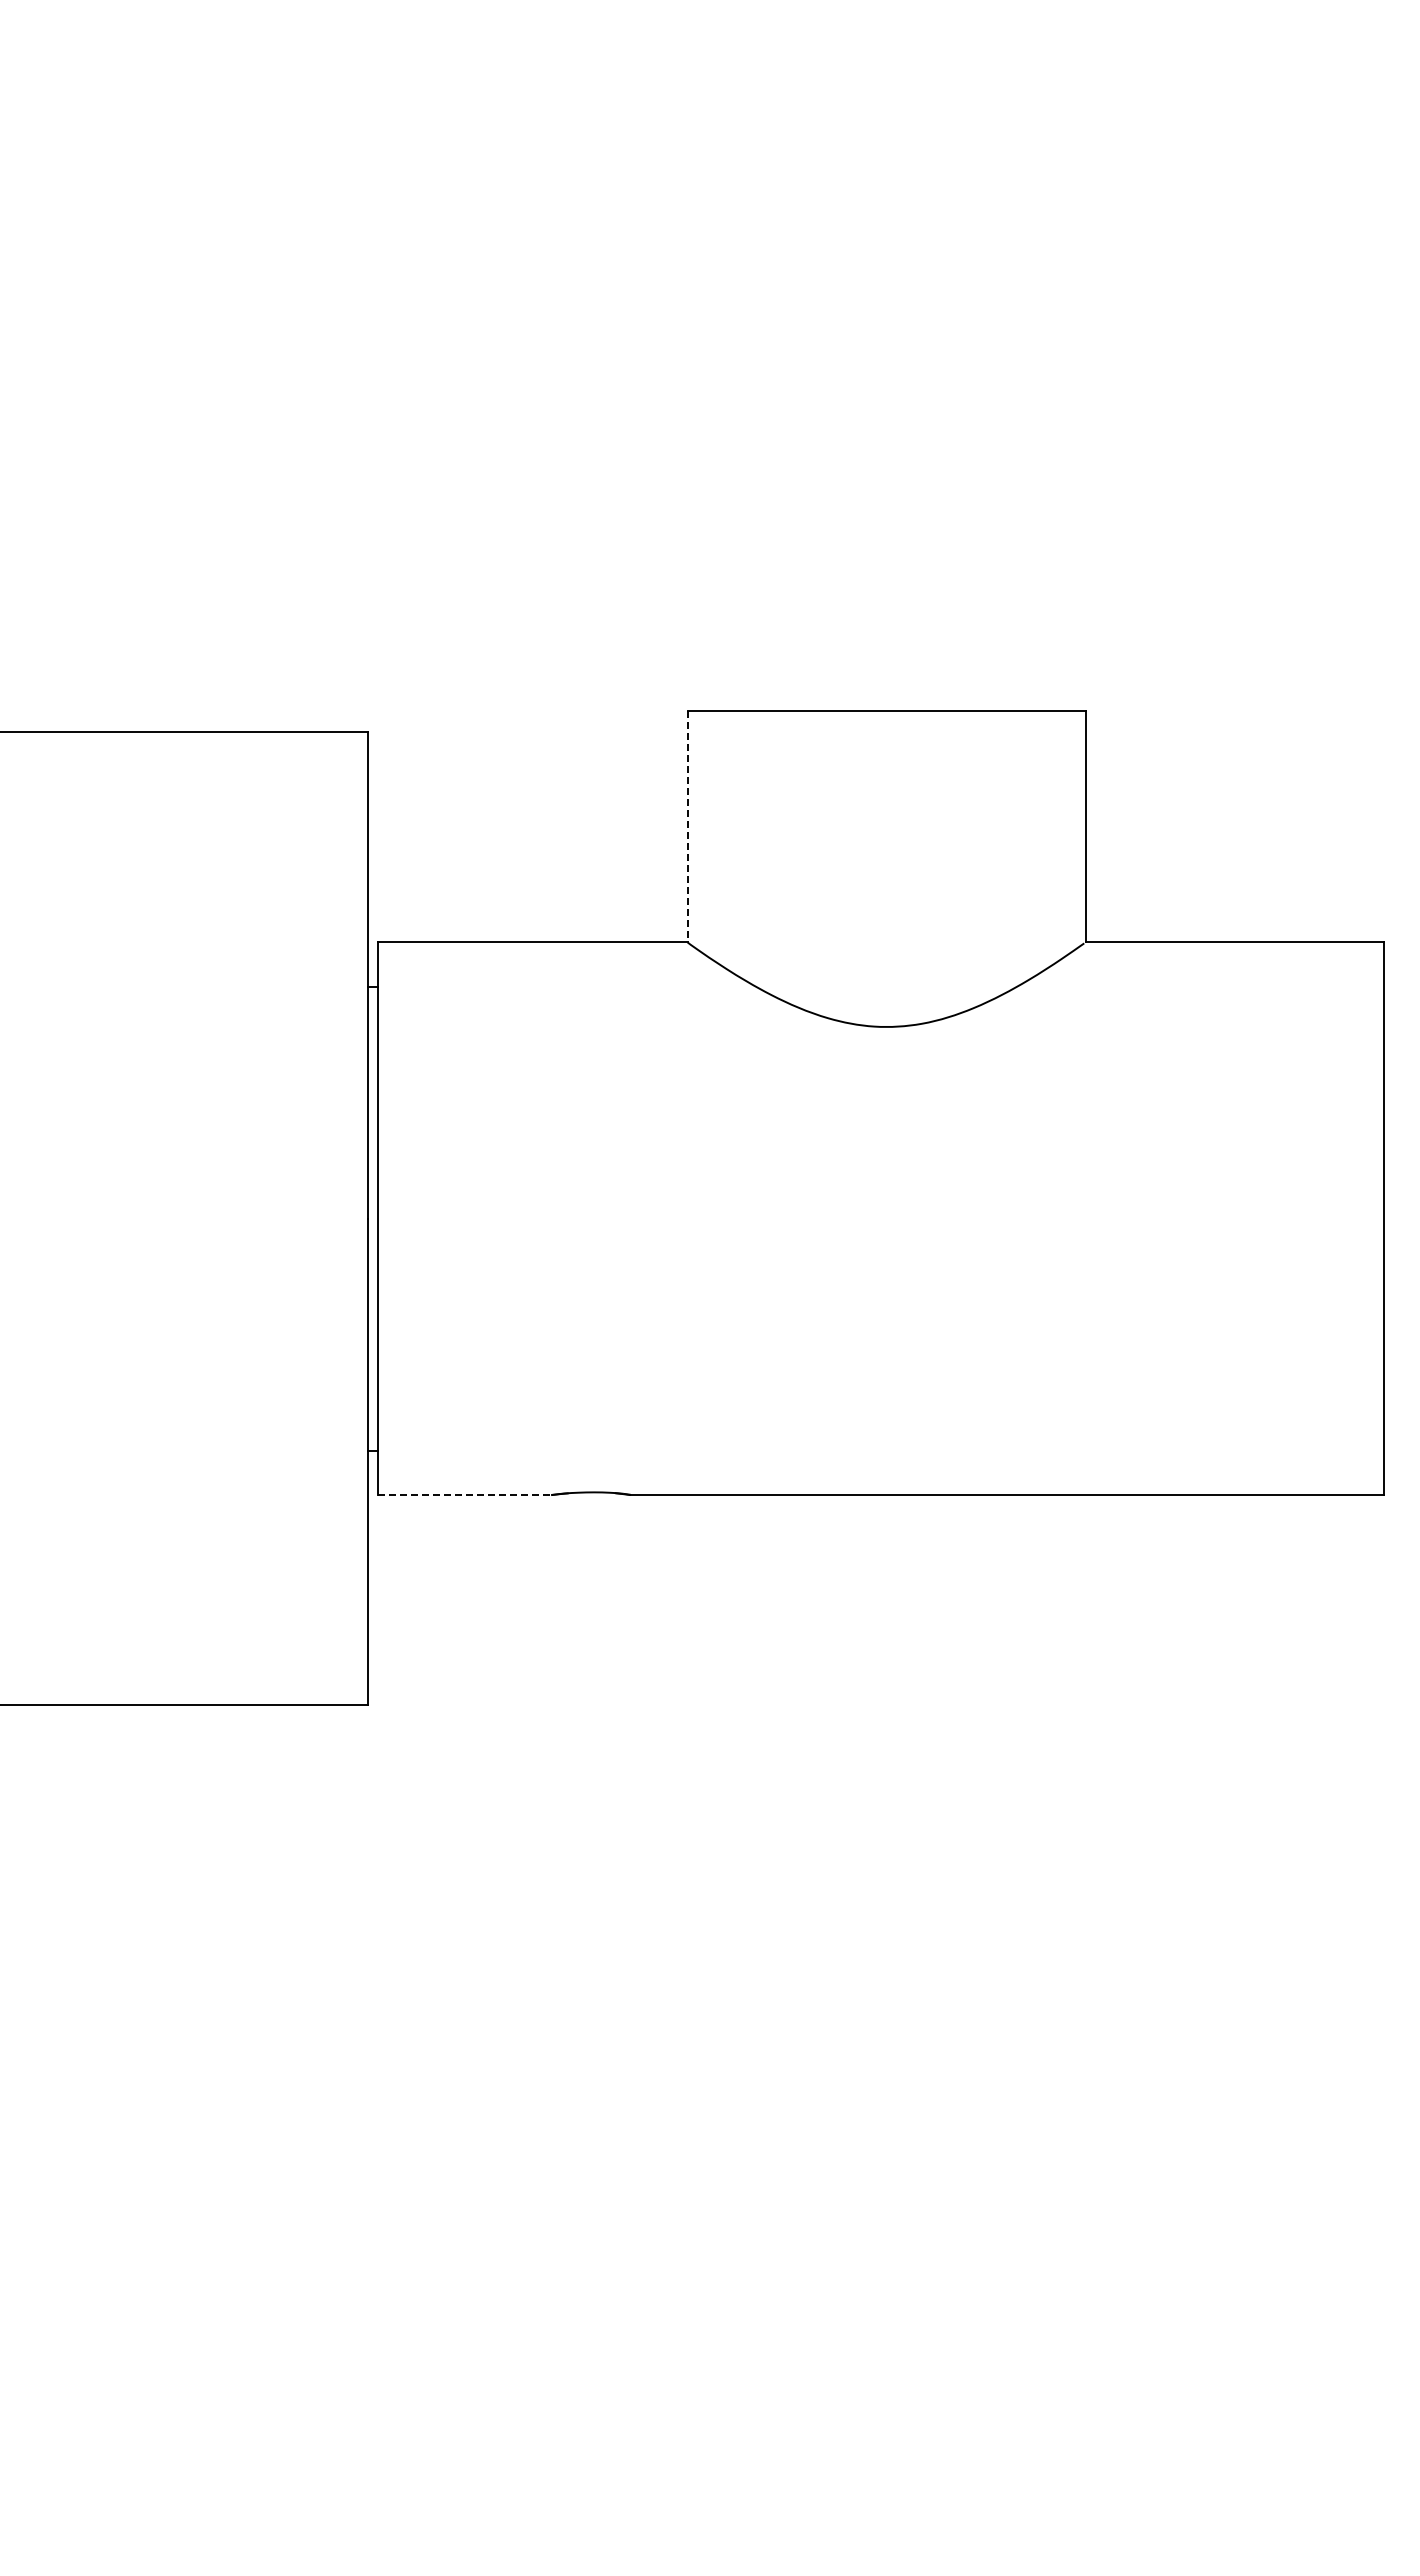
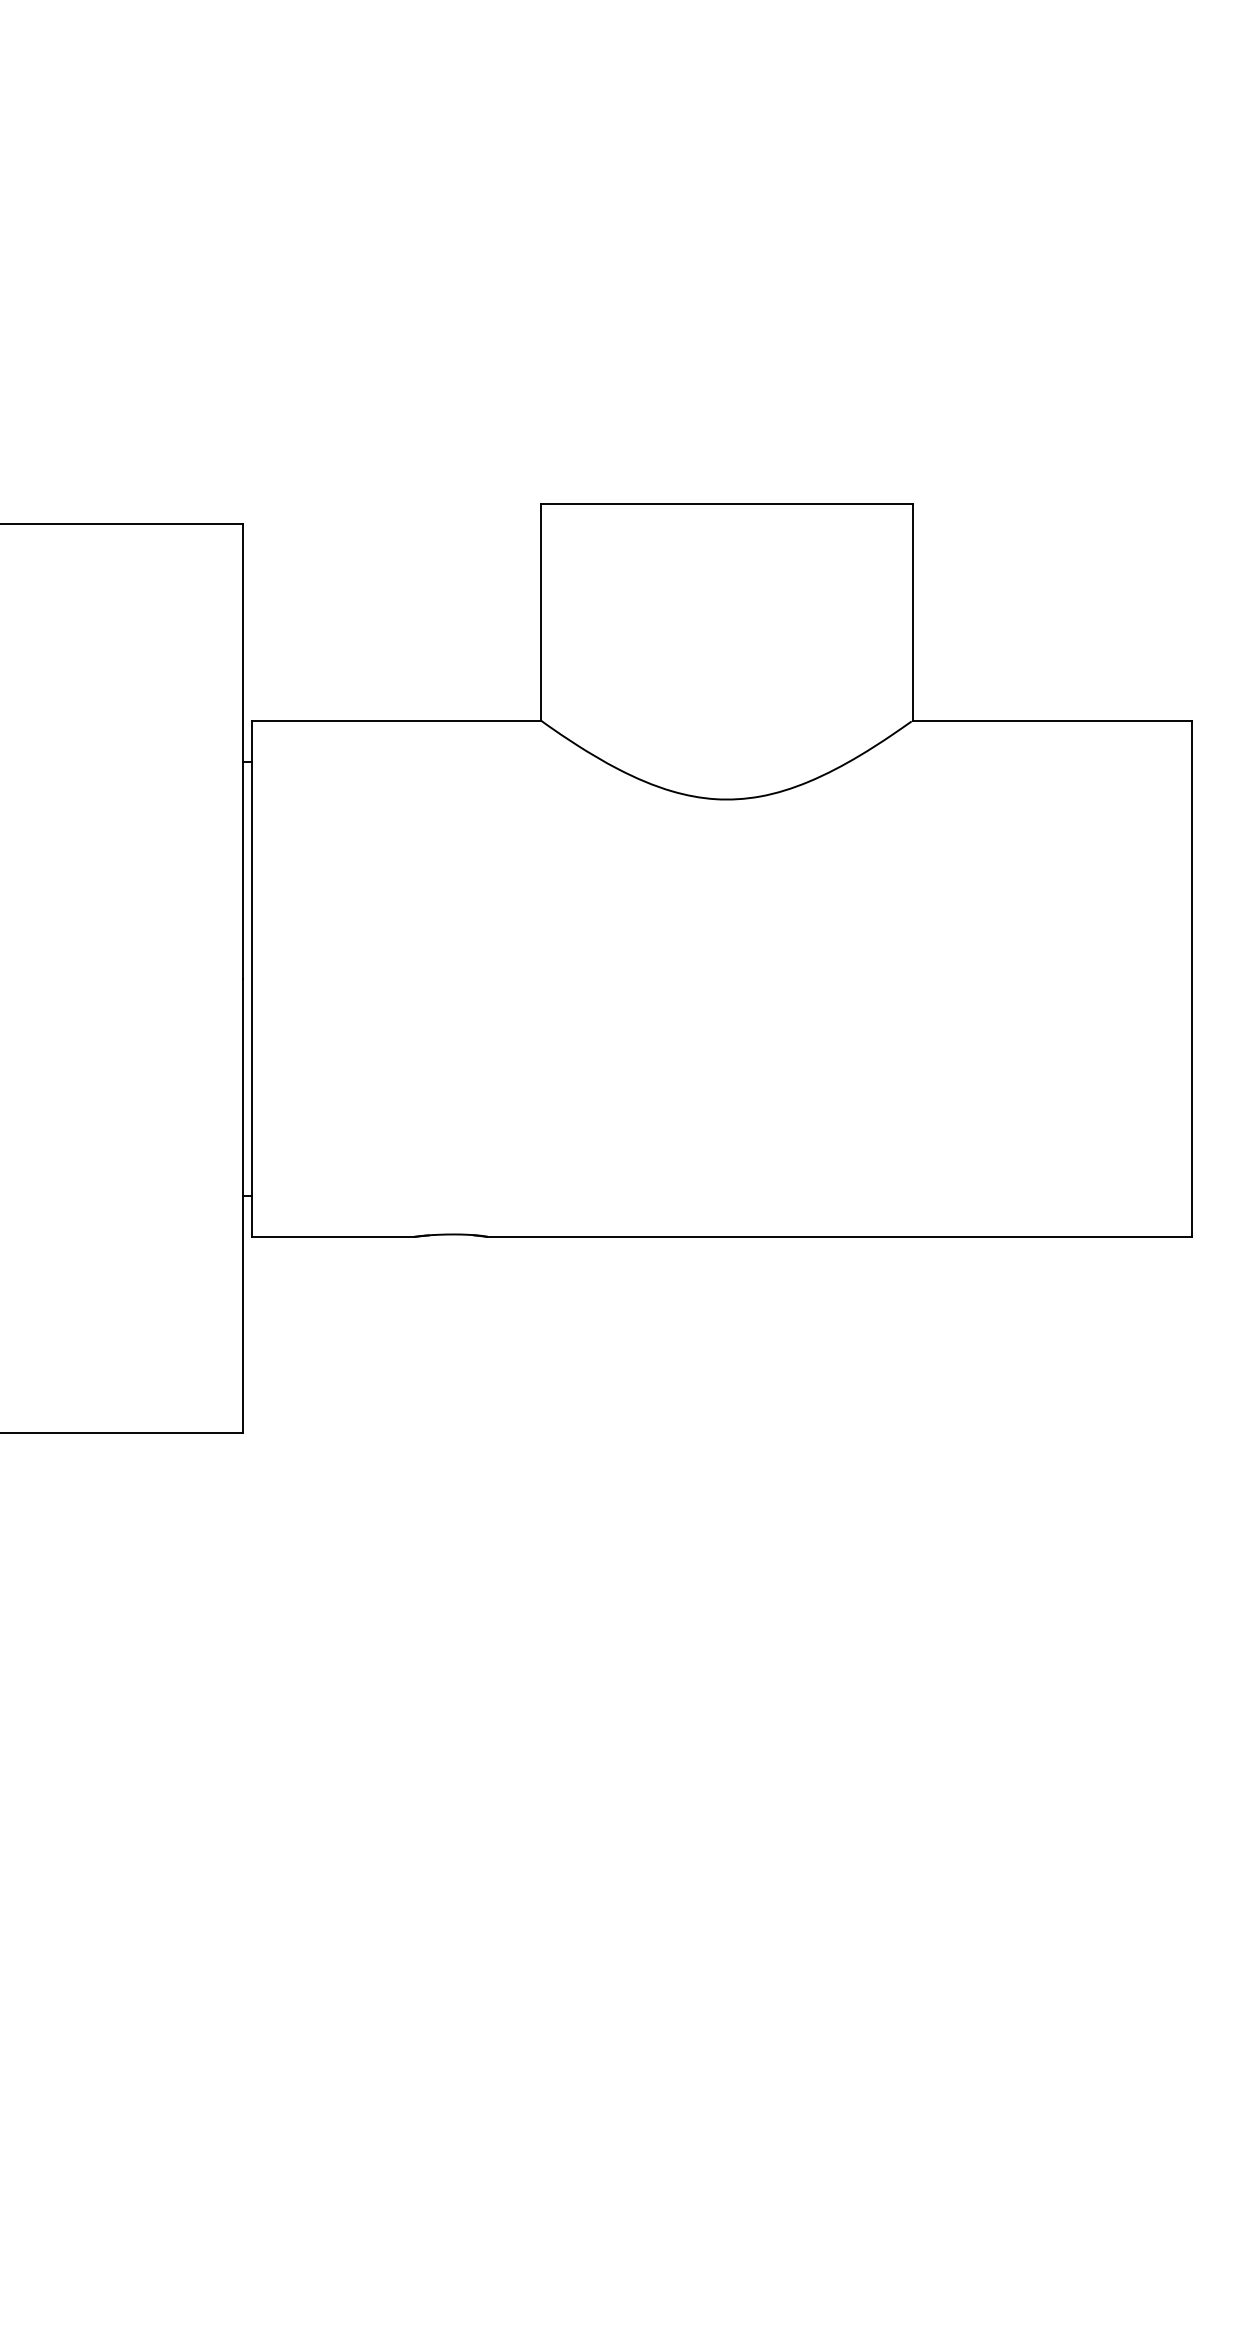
line: (687, 826) -> (540, 612), dashed -> solid
line: (464, 1495) -> (332, 1237), dashed -> solid

